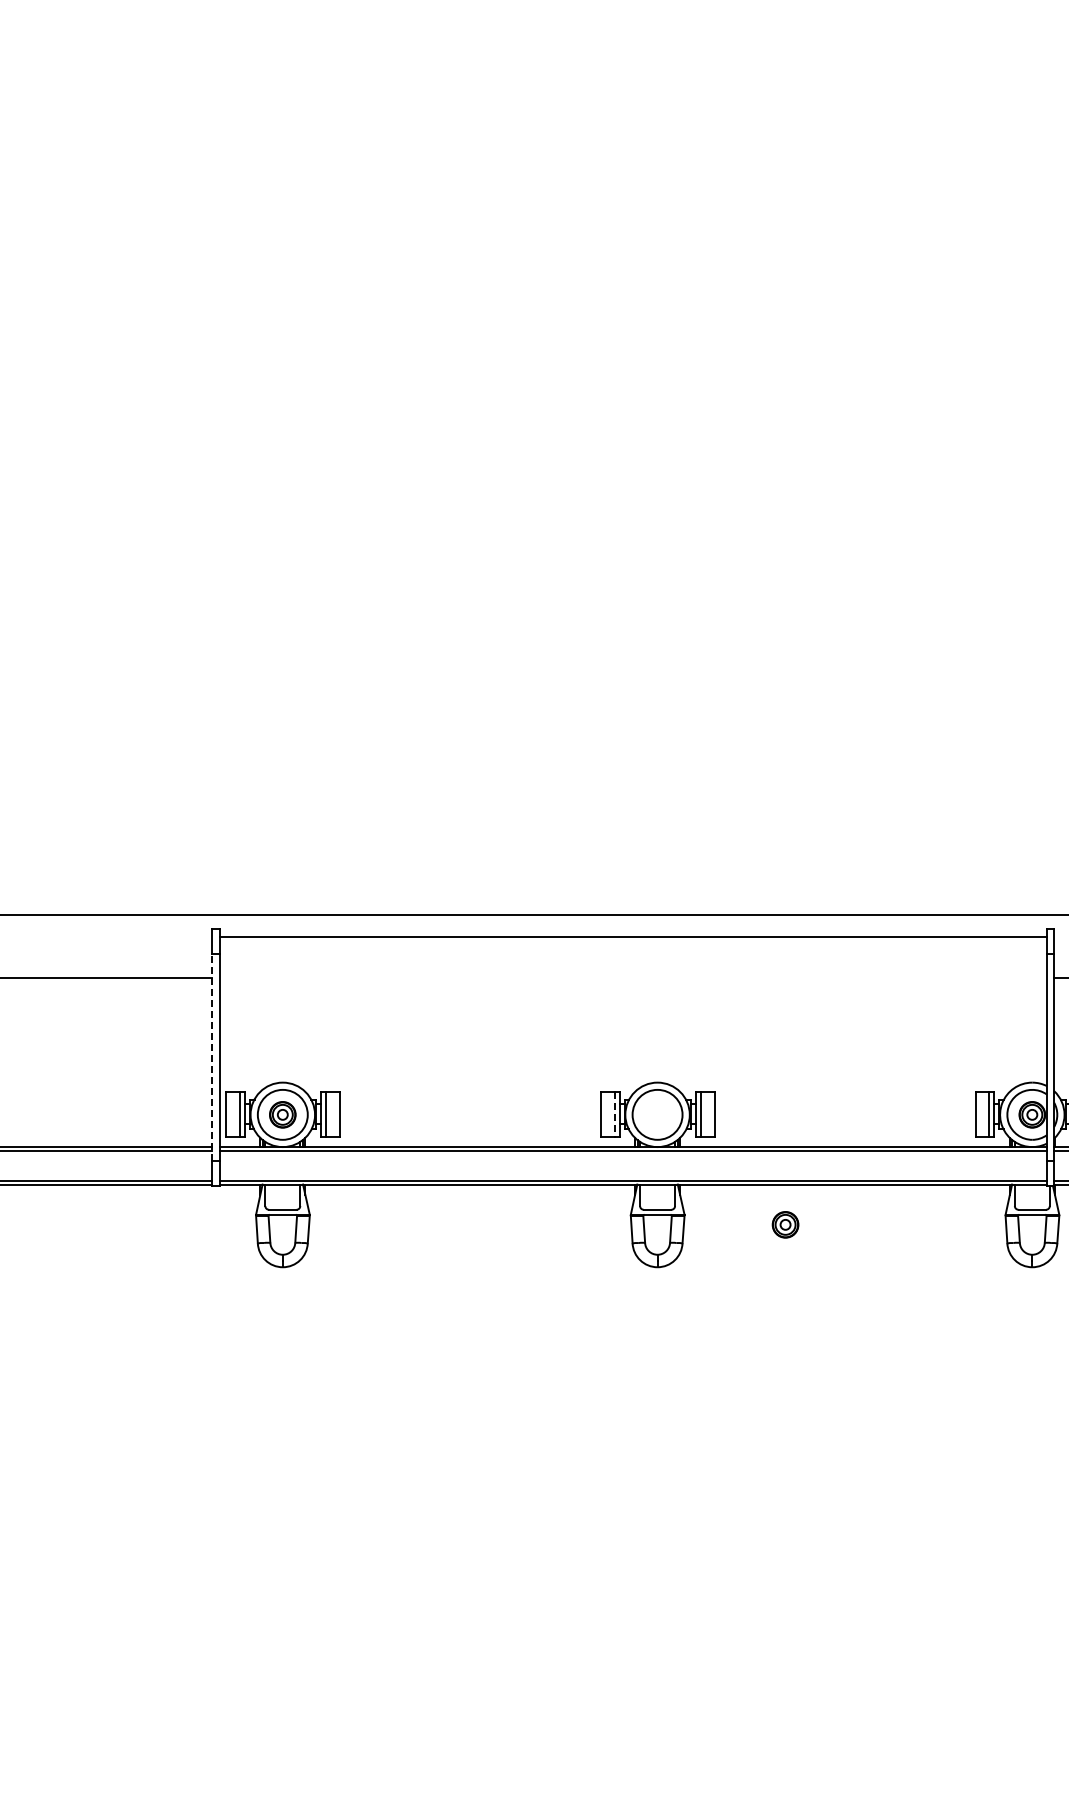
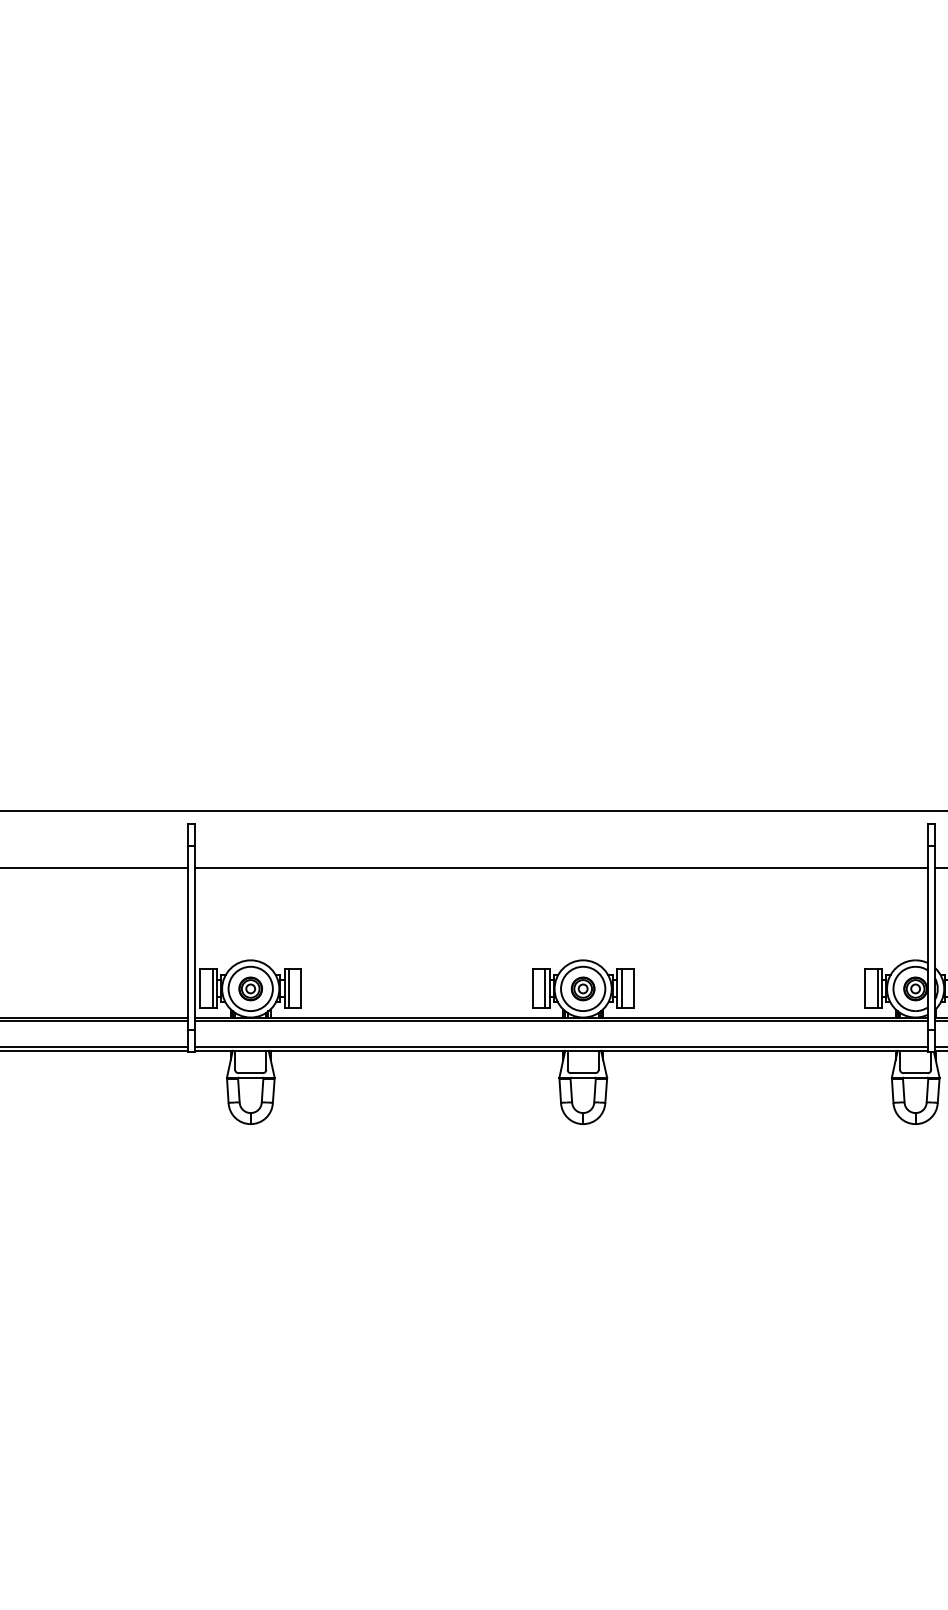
line: (632, 937) -> (560, 867), moved
line: (212, 1057) -> (188, 938), dashed -> solid
line: (614, 1114) -> (544, 988), dashed -> solid
part: (785, 1224) -> (583, 988), moved

